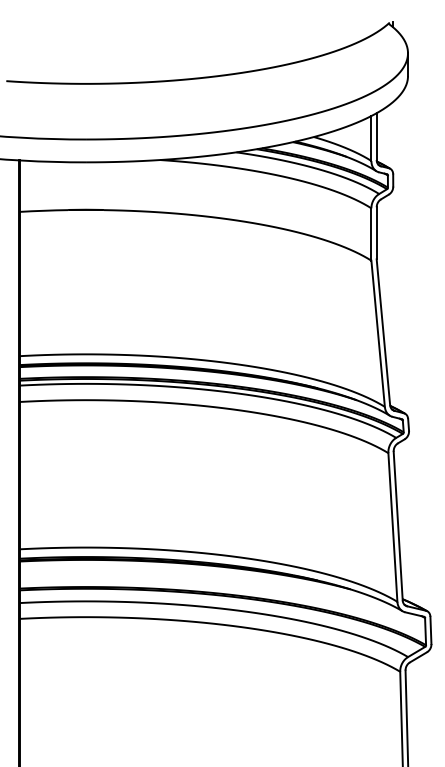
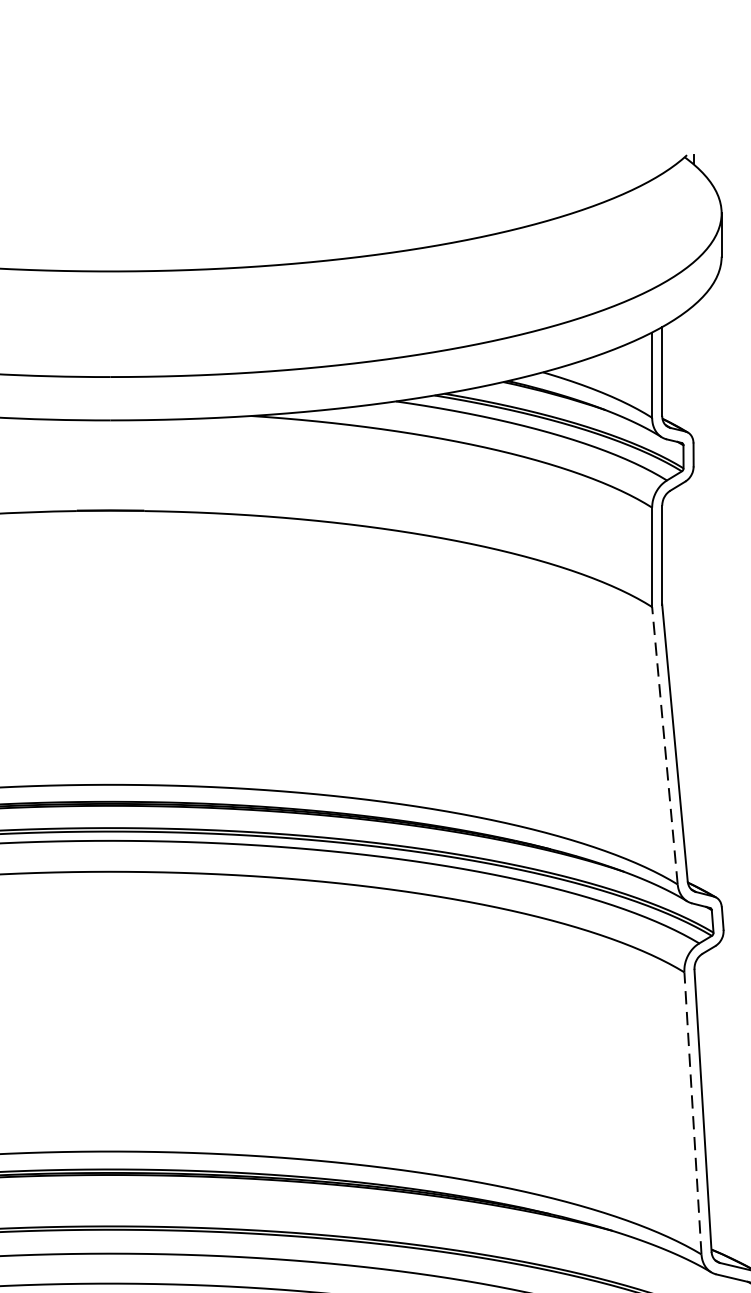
line: (378, 333) -> (665, 745), solid -> dashed
line: (392, 526) -> (692, 1111), solid -> dashed

